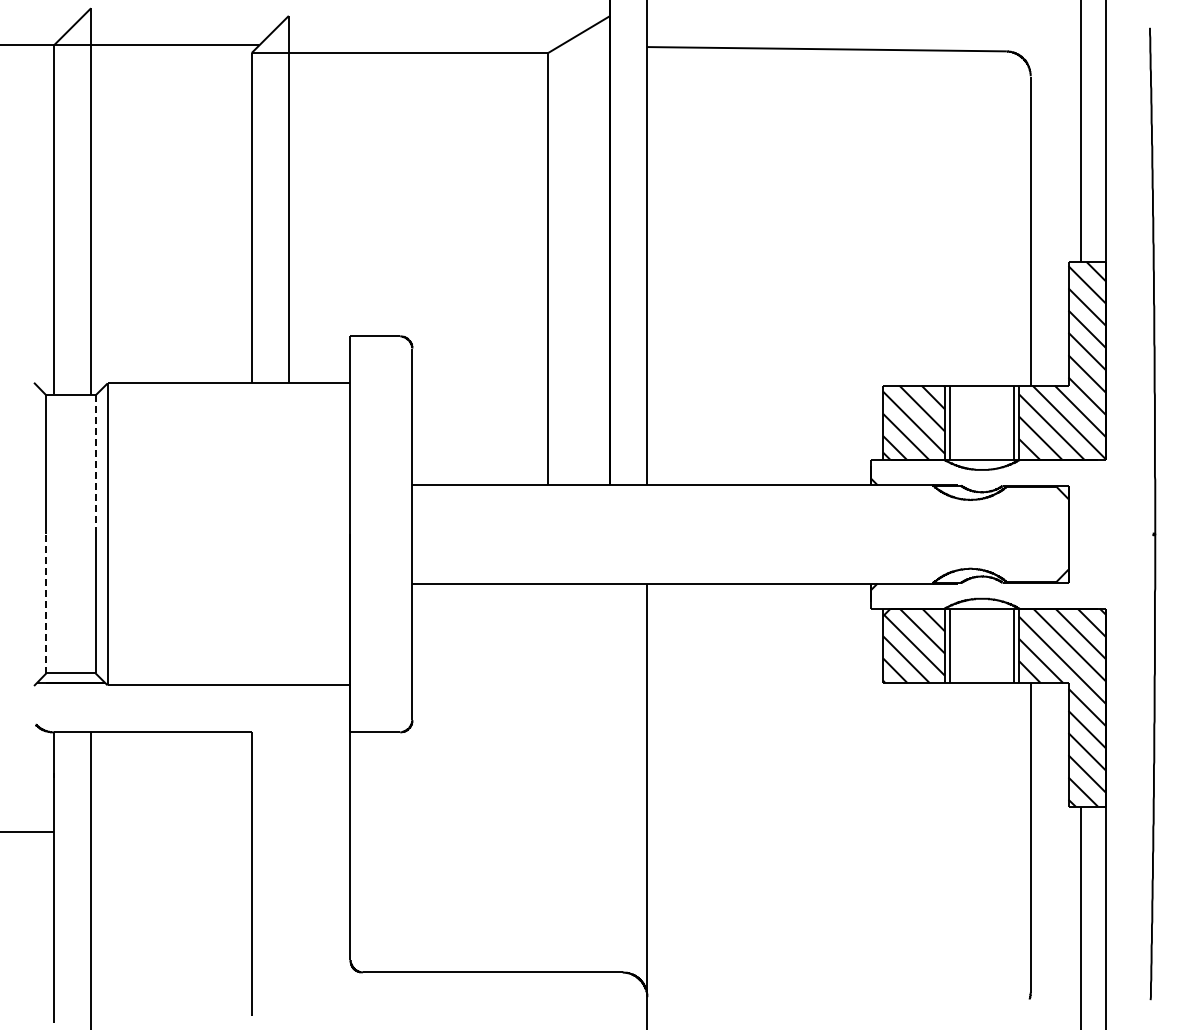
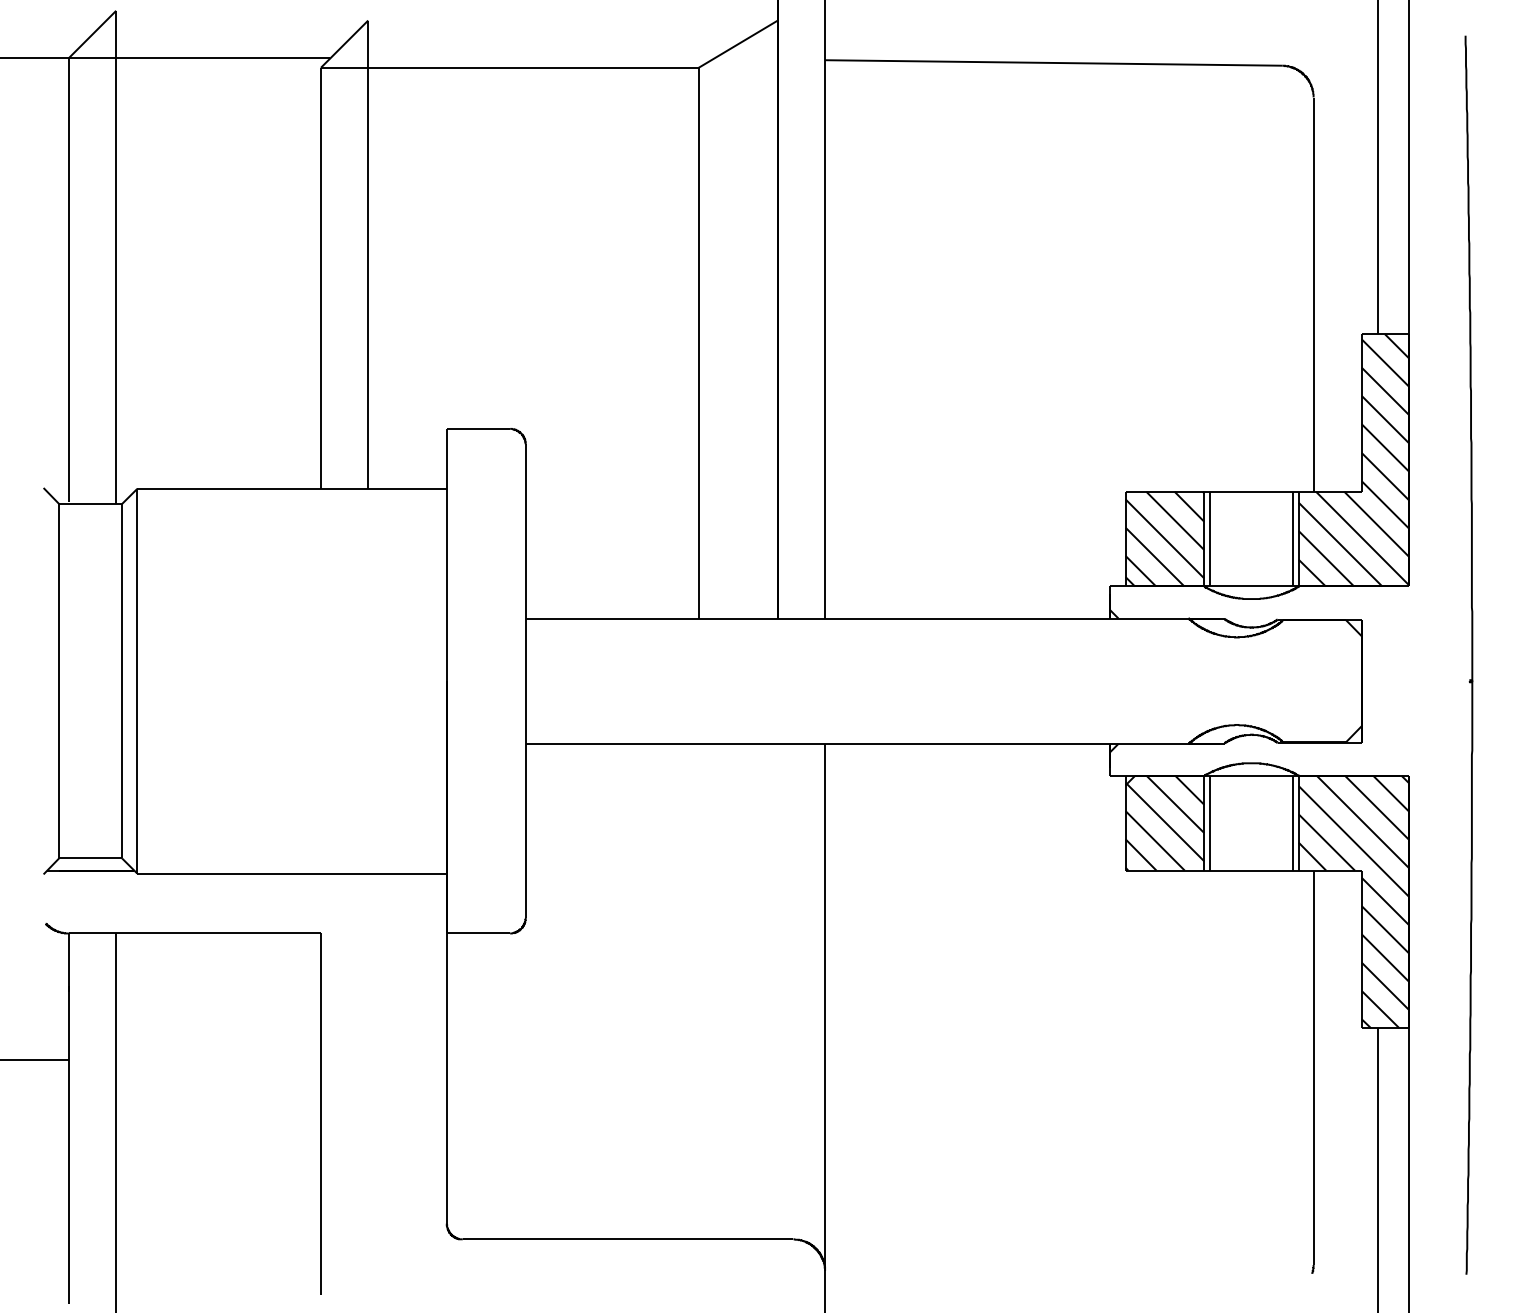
line: (95, 465) -> (121, 593), dashed -> solid
line: (46, 604) -> (59, 770), dashed -> solid

